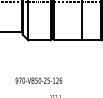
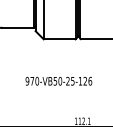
text: (38, 80) -> (58, 81), moved

